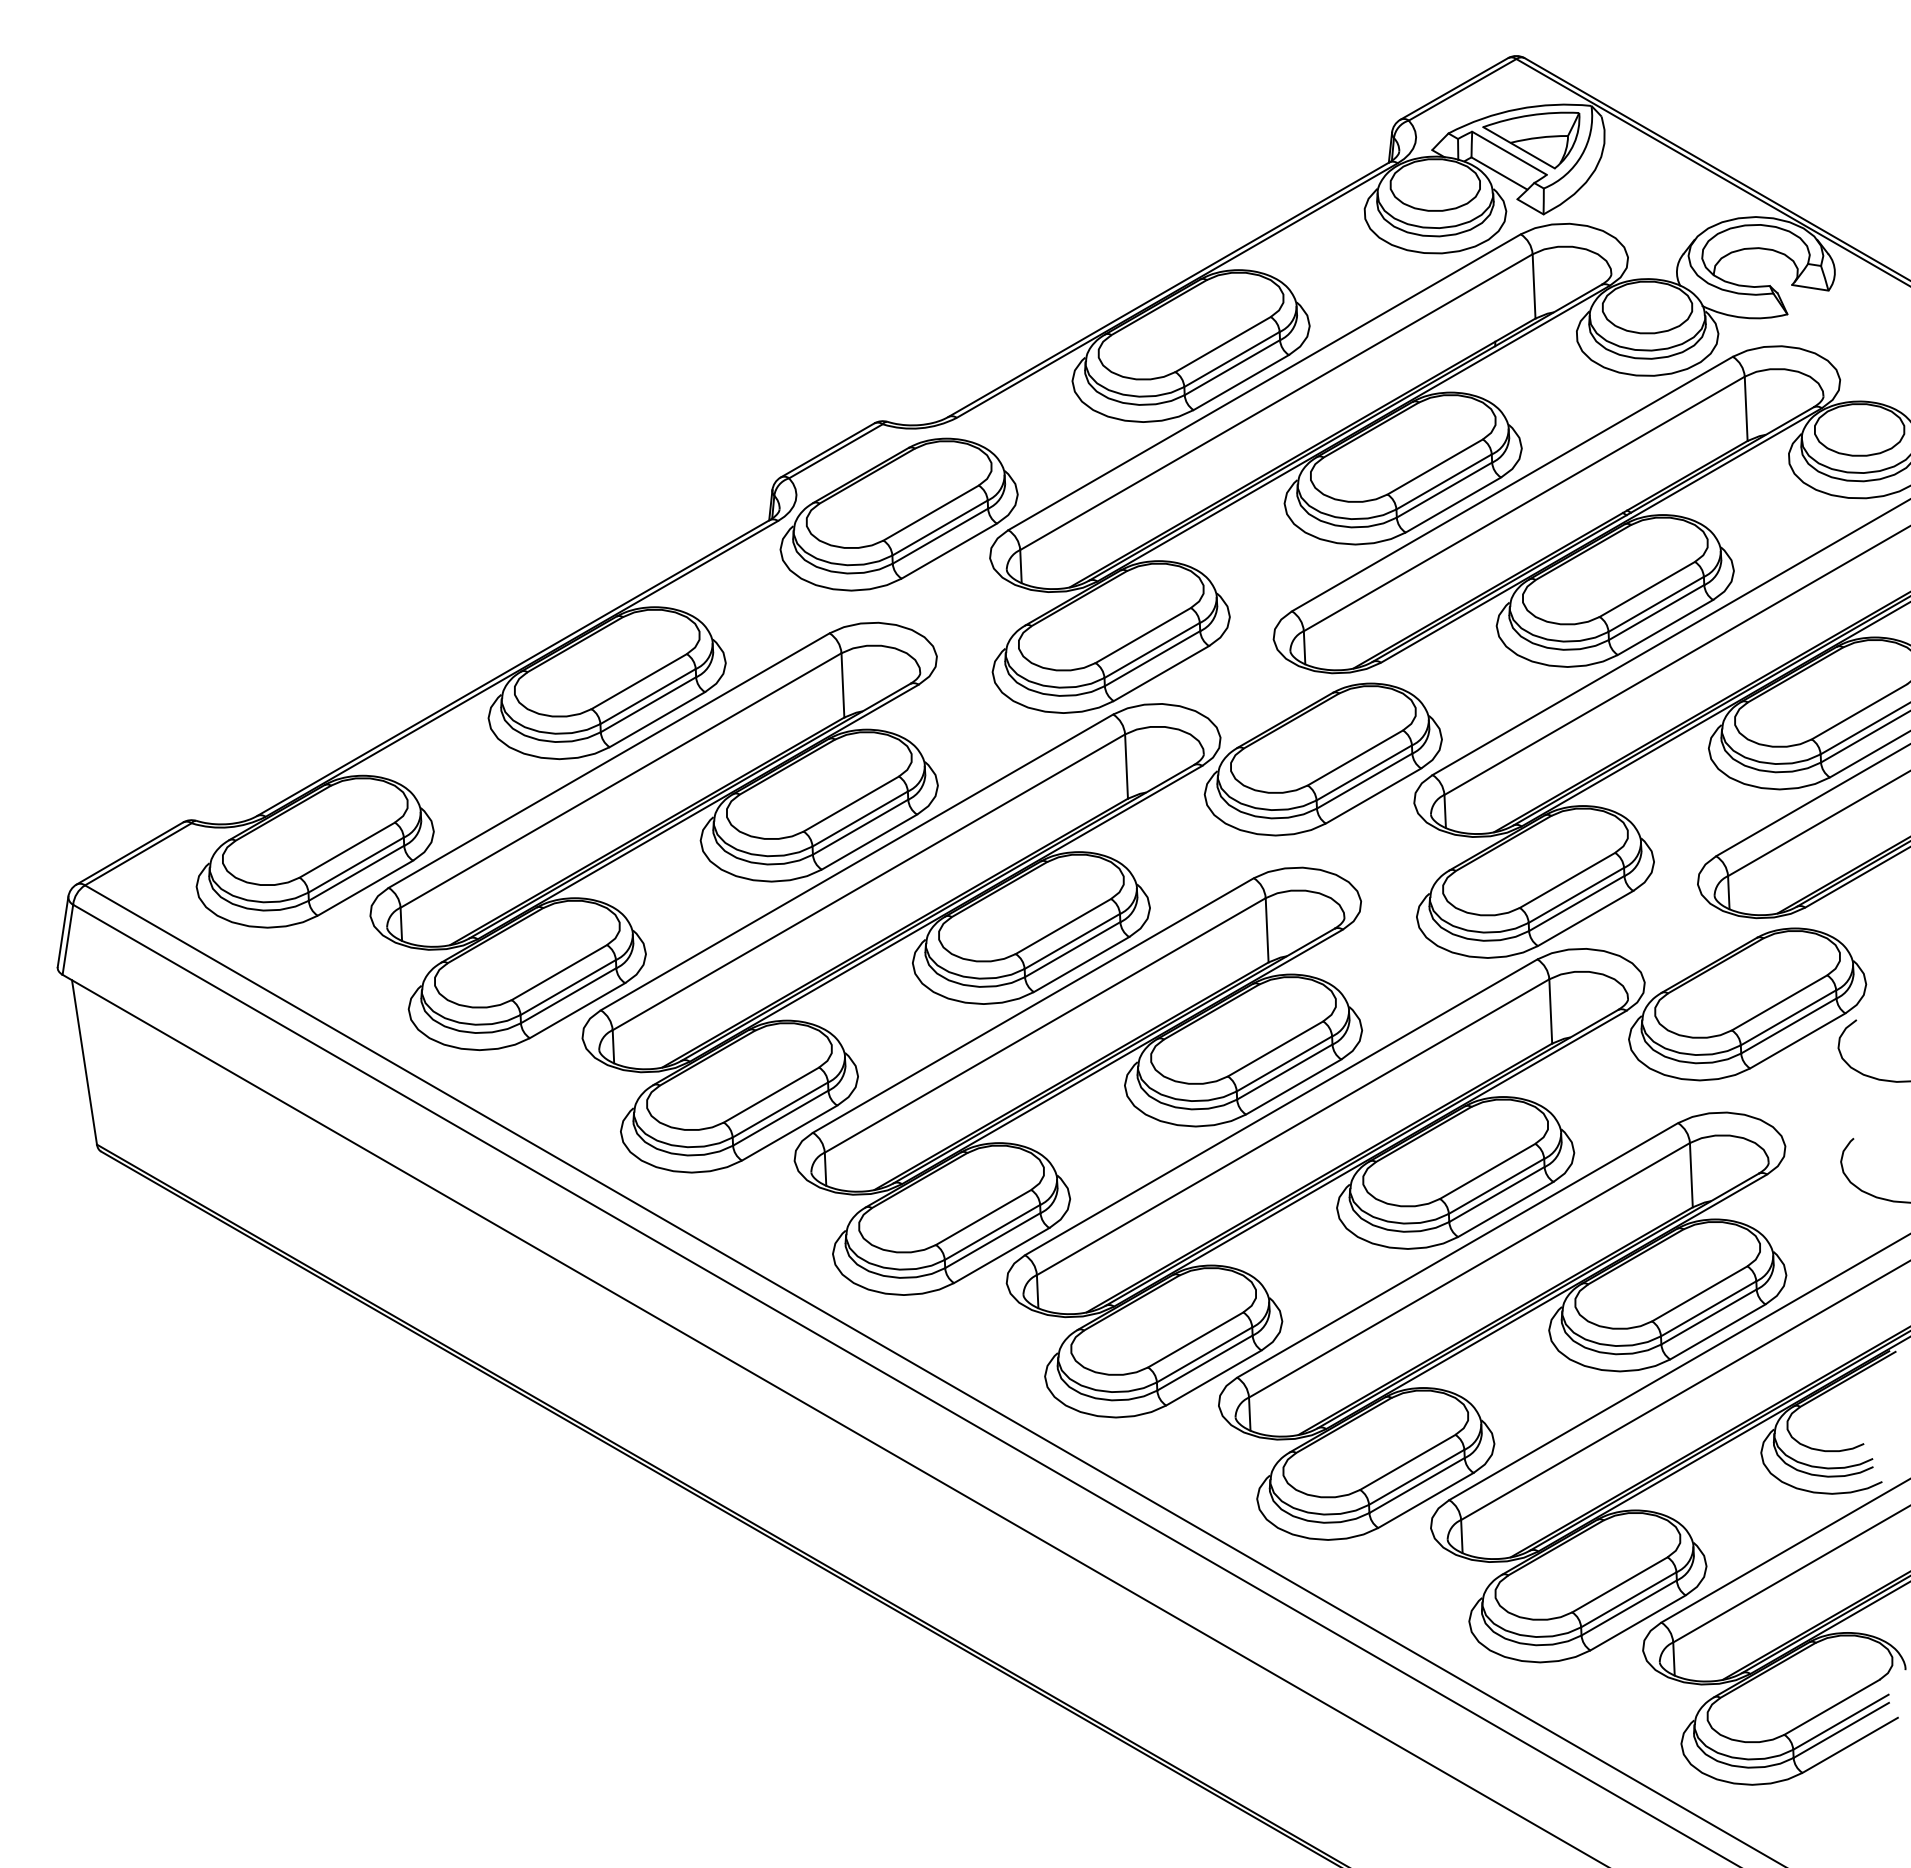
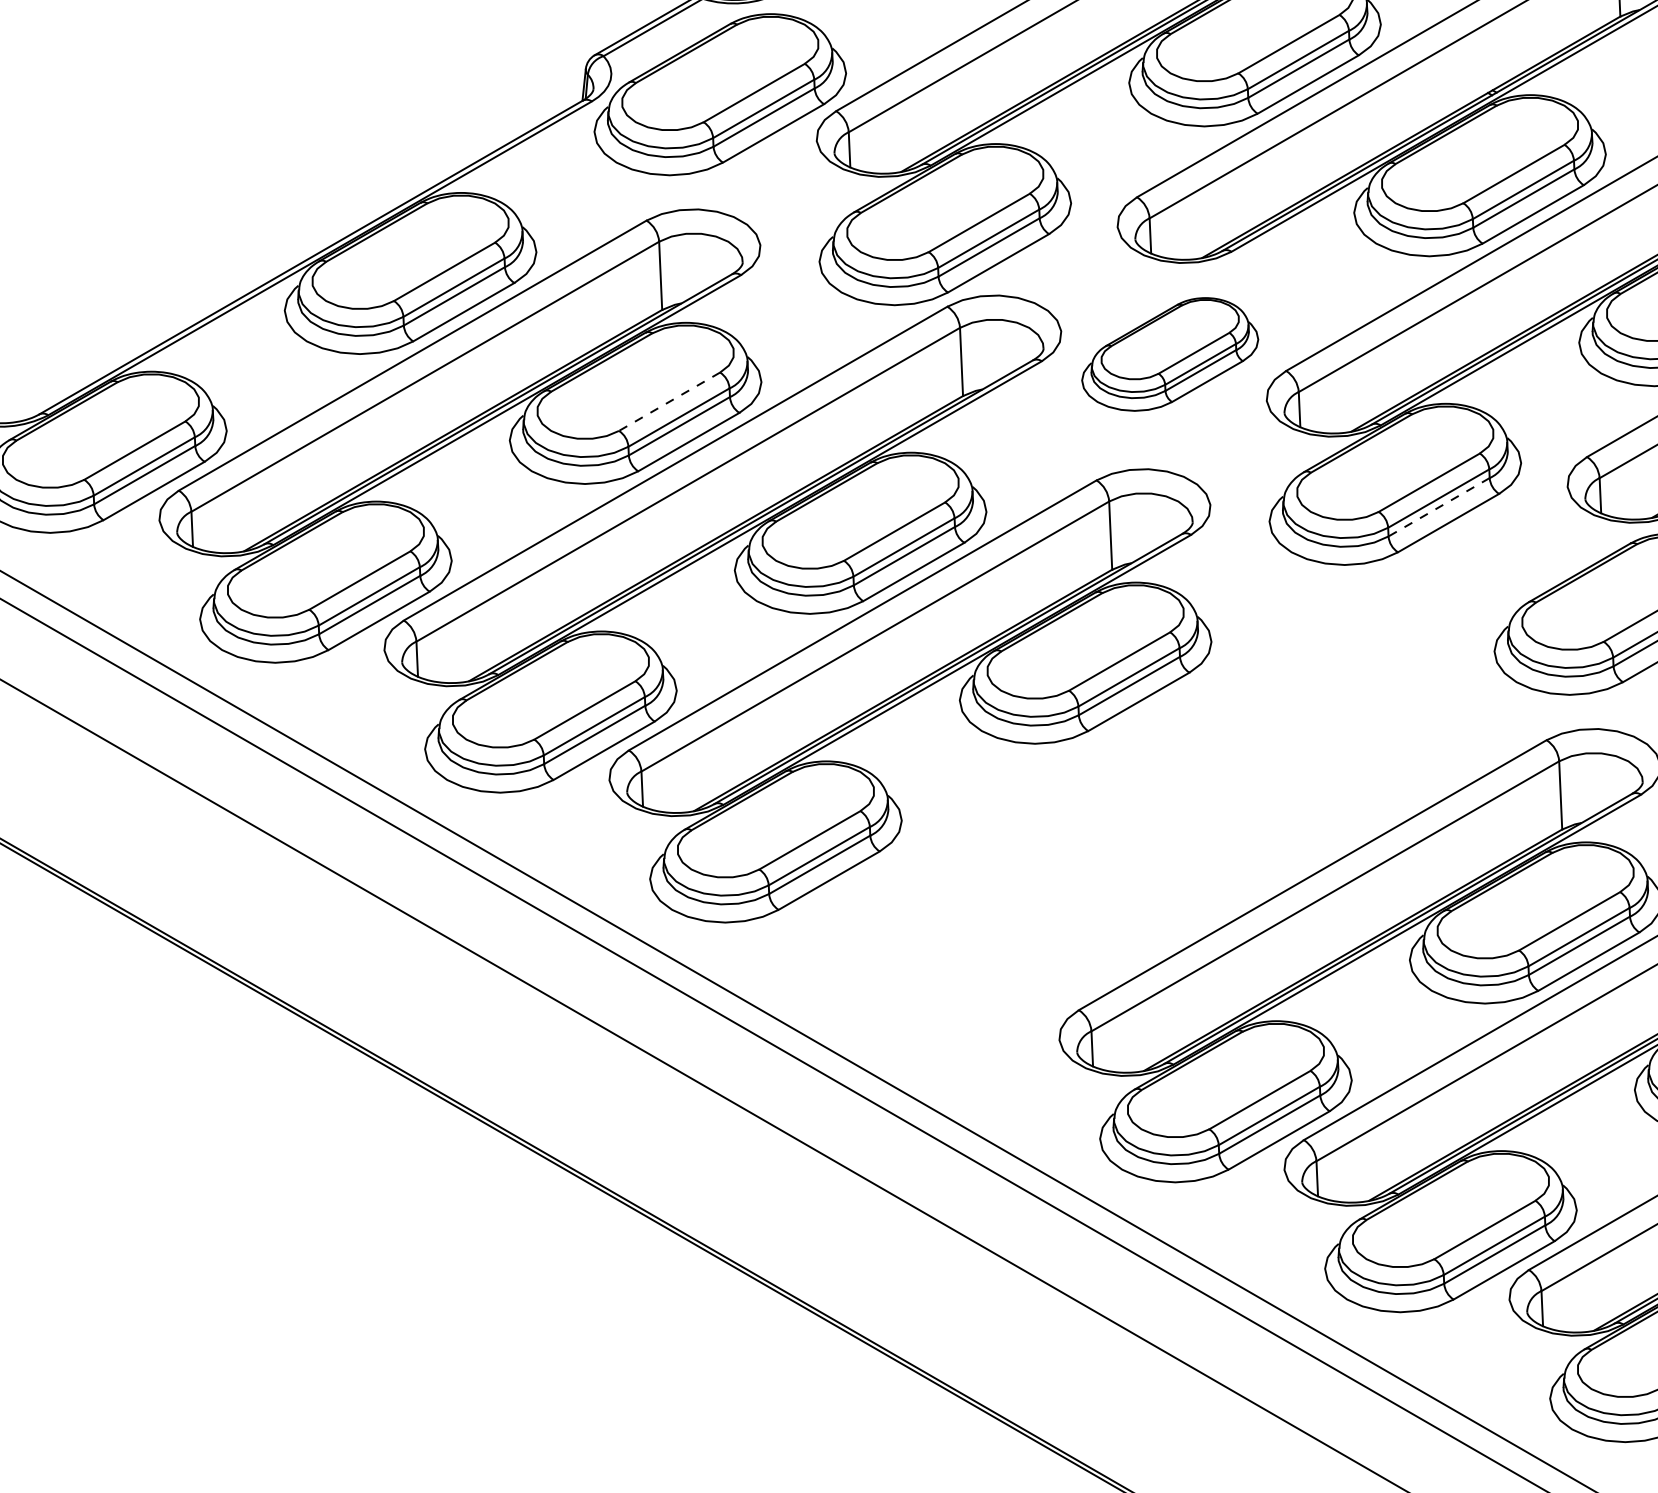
part: (1322, 759) -> (1169, 354), size x0.7
line: (850, 804) -> (668, 402), solid -> dashed
line: (1576, 903) -> (1438, 507), solid -> dashed
part: (1325, 1183) -> (1172, 804), removed

